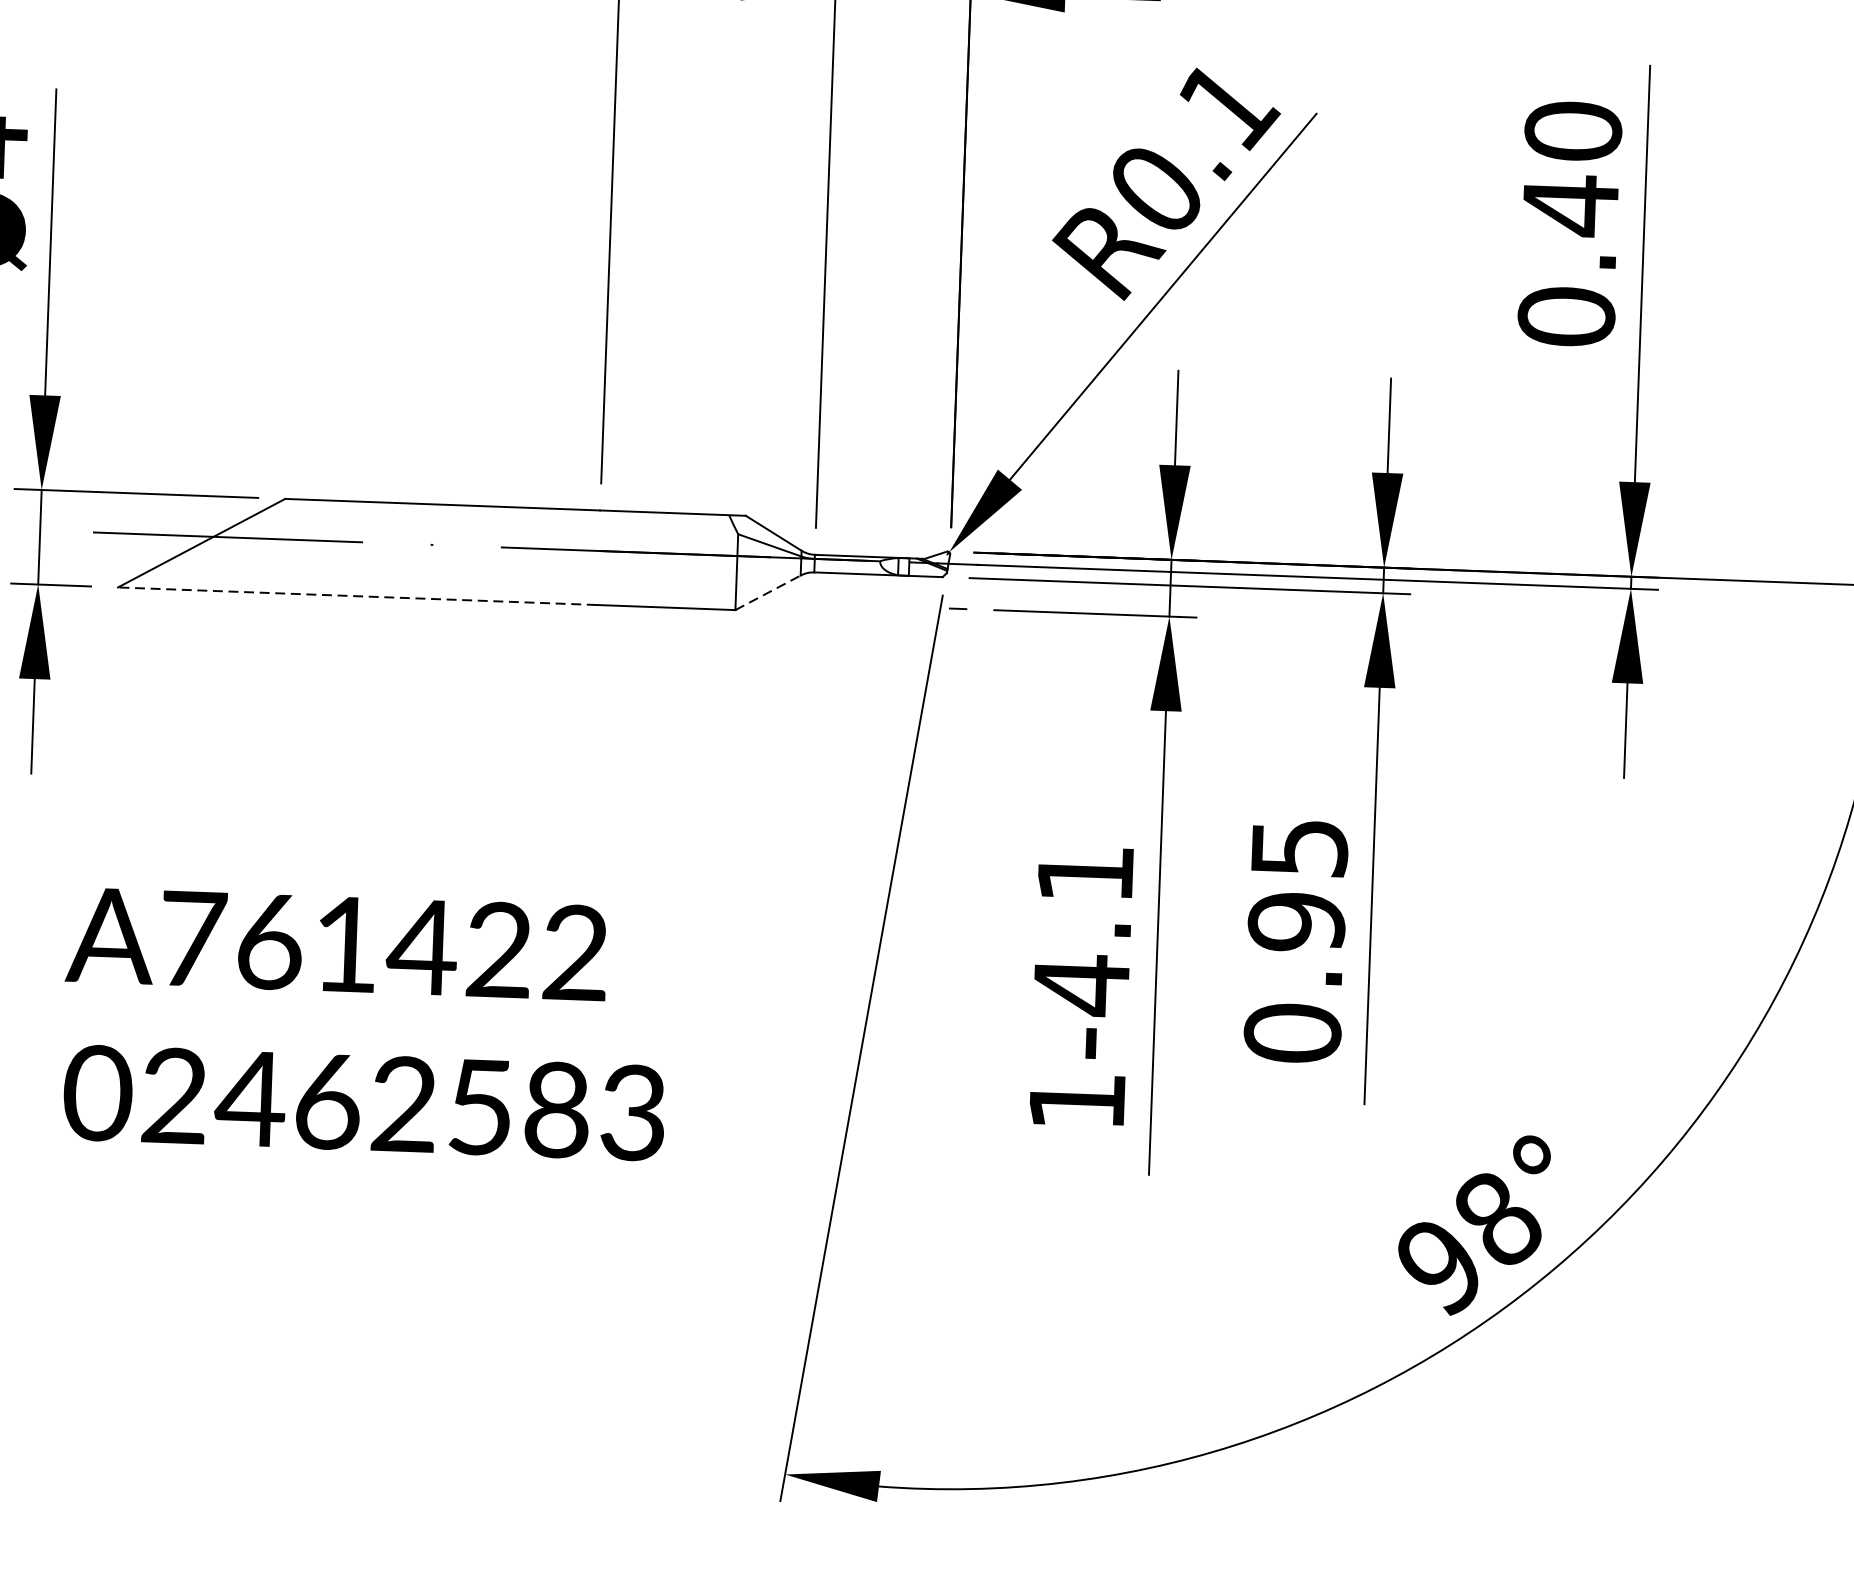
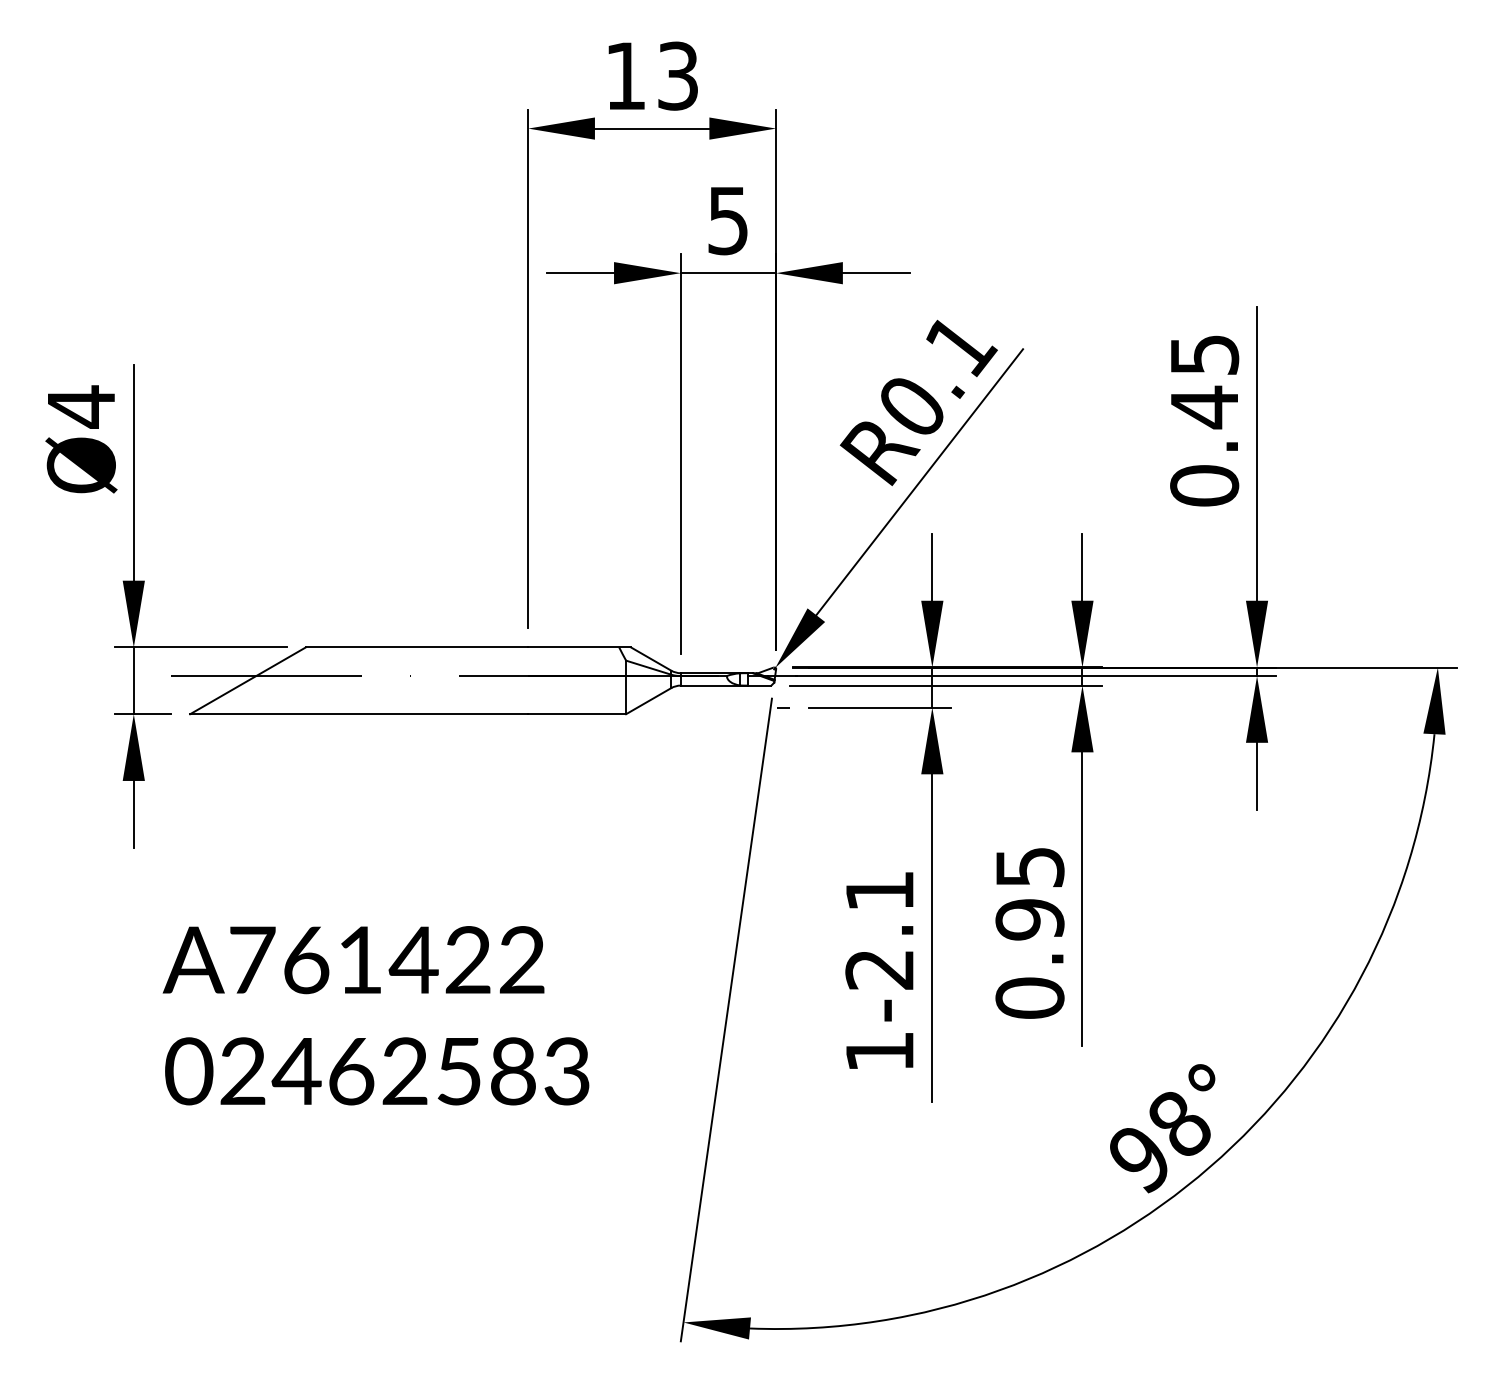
text: (1573, 130) -> (1204, 354), 0.40 -> 0.45
line: (769, 591) -> (649, 700), dashed -> solid
line: (356, 596) -> (358, 714), dashed -> solid
text: (1081, 984) -> (879, 969), 1-4.1 -> 1-2.1

